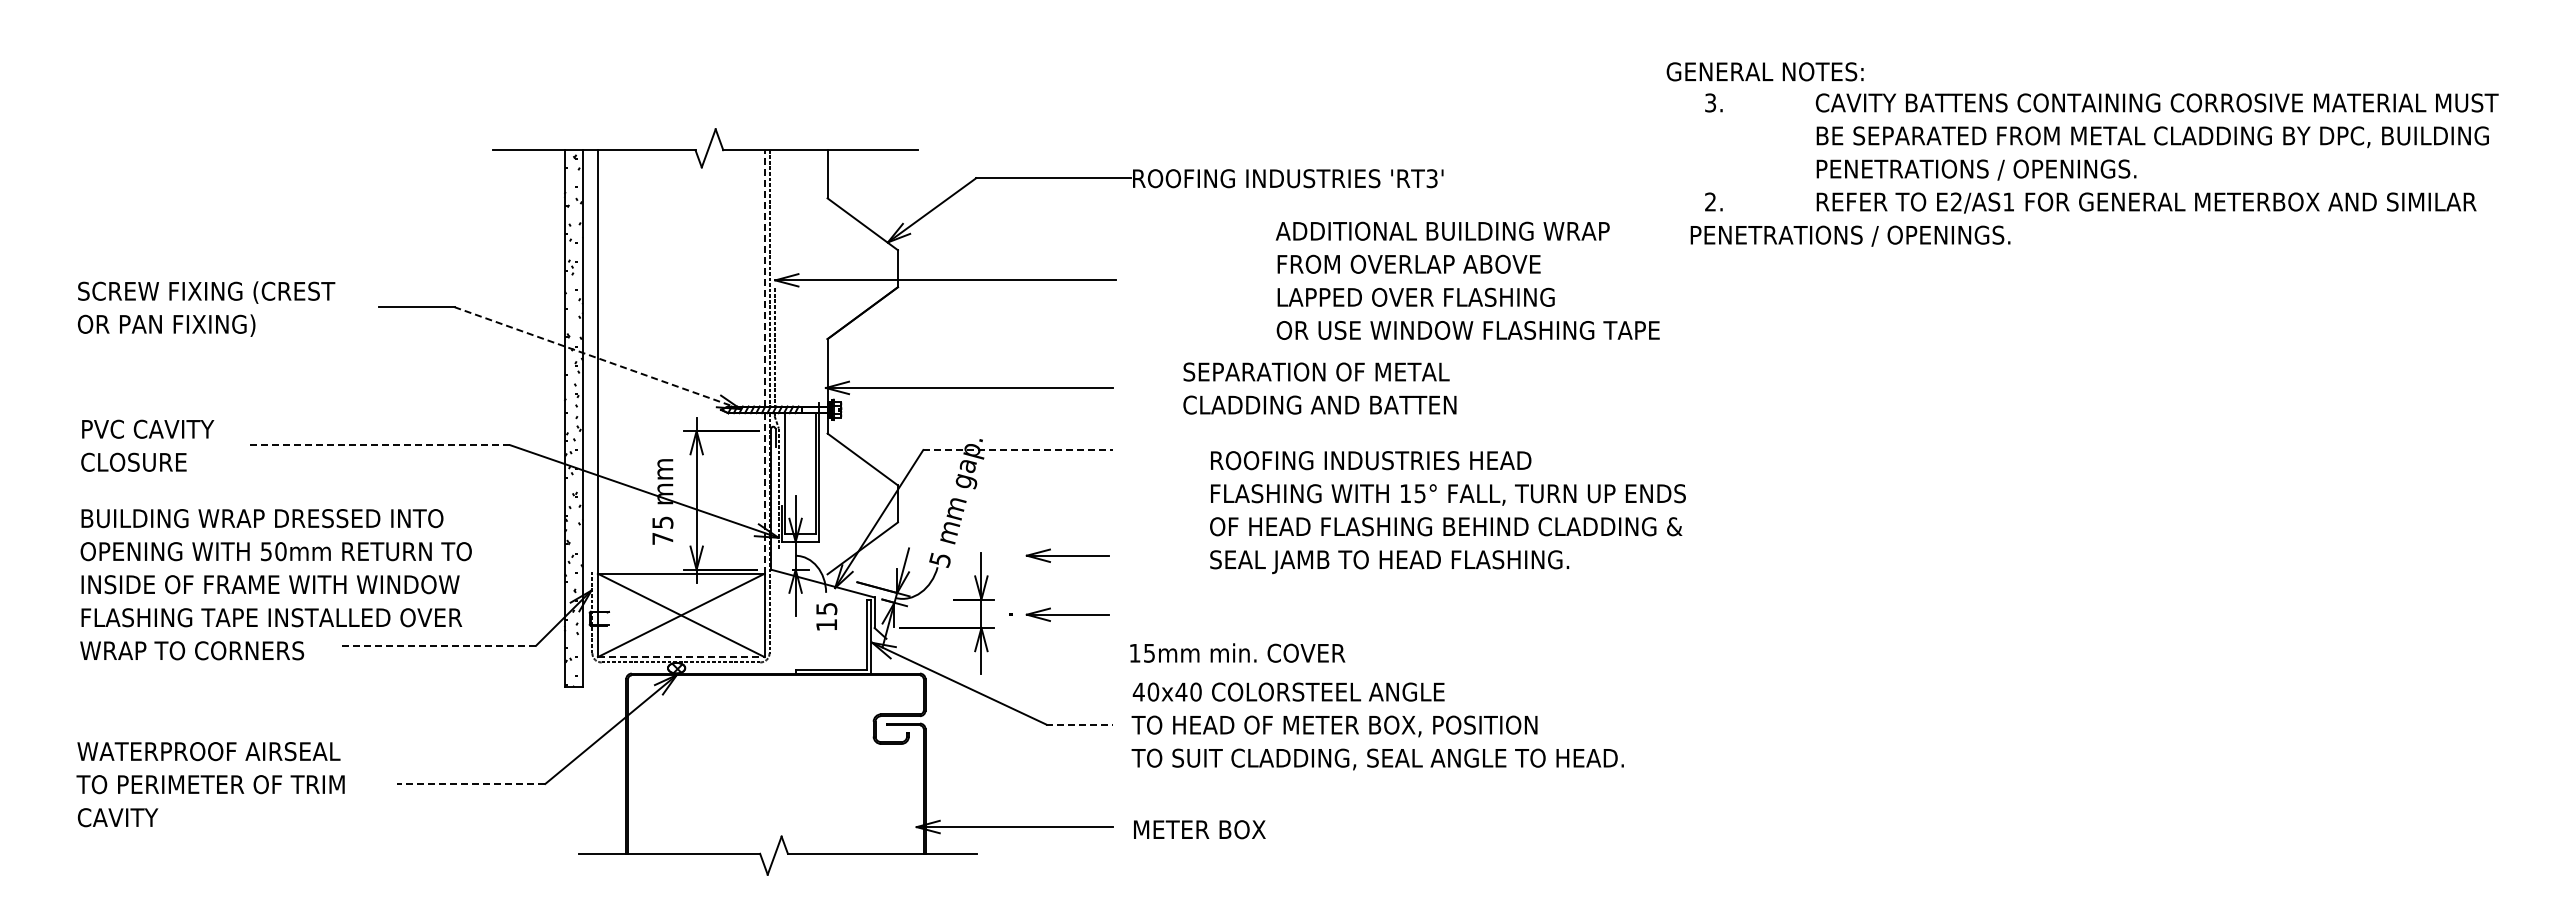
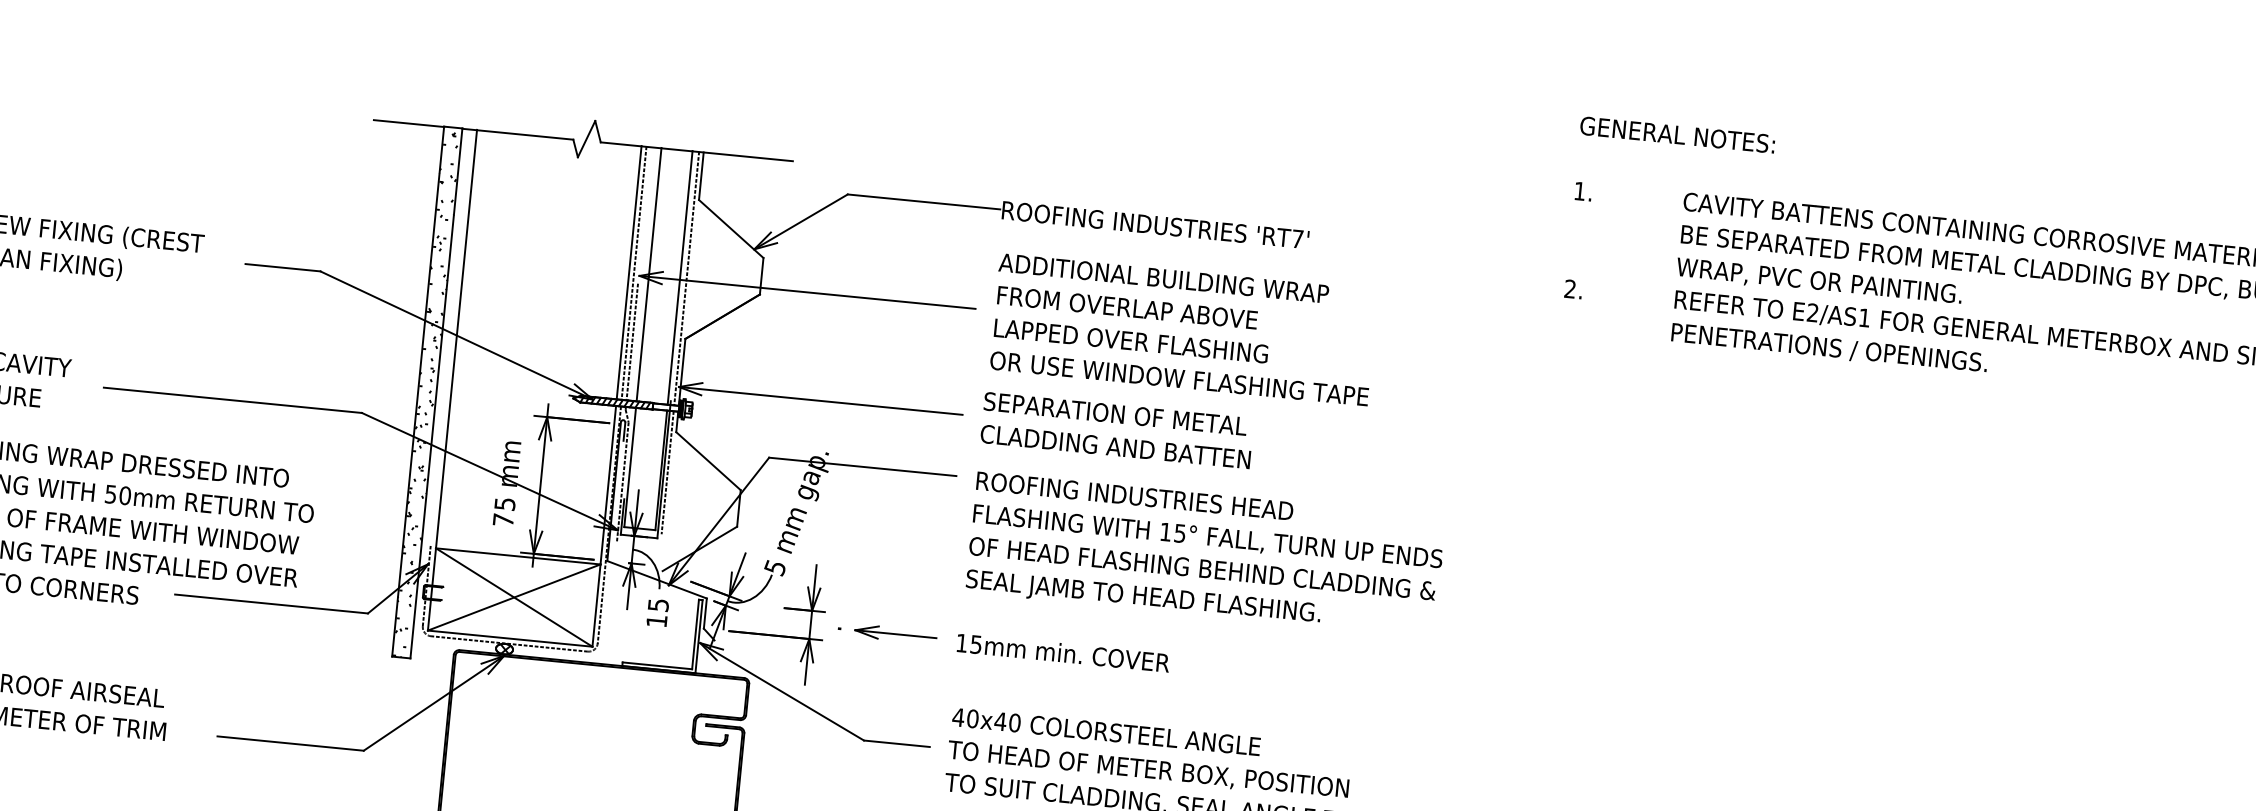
text: (1764, 71) -> (1677, 134), moved
text: (1710, 102) -> (1579, 190), 3. -> 1.
text: (1975, 170) -> (1834, 283), PENETRATIONS / OPENINGS. -> WRAP, PVC OR PAINTING.
text: (1431, 178) -> (1297, 238), 'RT3' -> 'RT7'
text: (1850, 235) -> (1829, 347), moved
line: (764, 277) -> (629, 272), dashed -> solid
line: (784, 277) -> (648, 273), added
line: (816, 277) -> (680, 277), added
line: (822, 277) -> (686, 277), added
text: (1467, 280) -> (1183, 329), moved
line: (597, 358) -> (456, 335), dashed -> solid
text: (1319, 388) -> (1116, 430), moved
line: (379, 445) -> (232, 400), dashed -> solid
line: (1018, 450) -> (863, 467), dashed -> solid
line: (822, 474) -> (667, 472), added
line: (764, 492) -> (608, 484), dashed -> solid
text: (1447, 512) -> (1205, 554), moved
part: (1067, 555) -> (901, 575), removed
line: (438, 645) -> (271, 603), dashed -> solid
text: (1237, 652) -> (1063, 652), moved
line: (681, 657) -> (510, 639), dashed -> solid
line: (1080, 724) -> (897, 743), dashed -> solid
line: (470, 783) -> (289, 743), dashed -> solid

